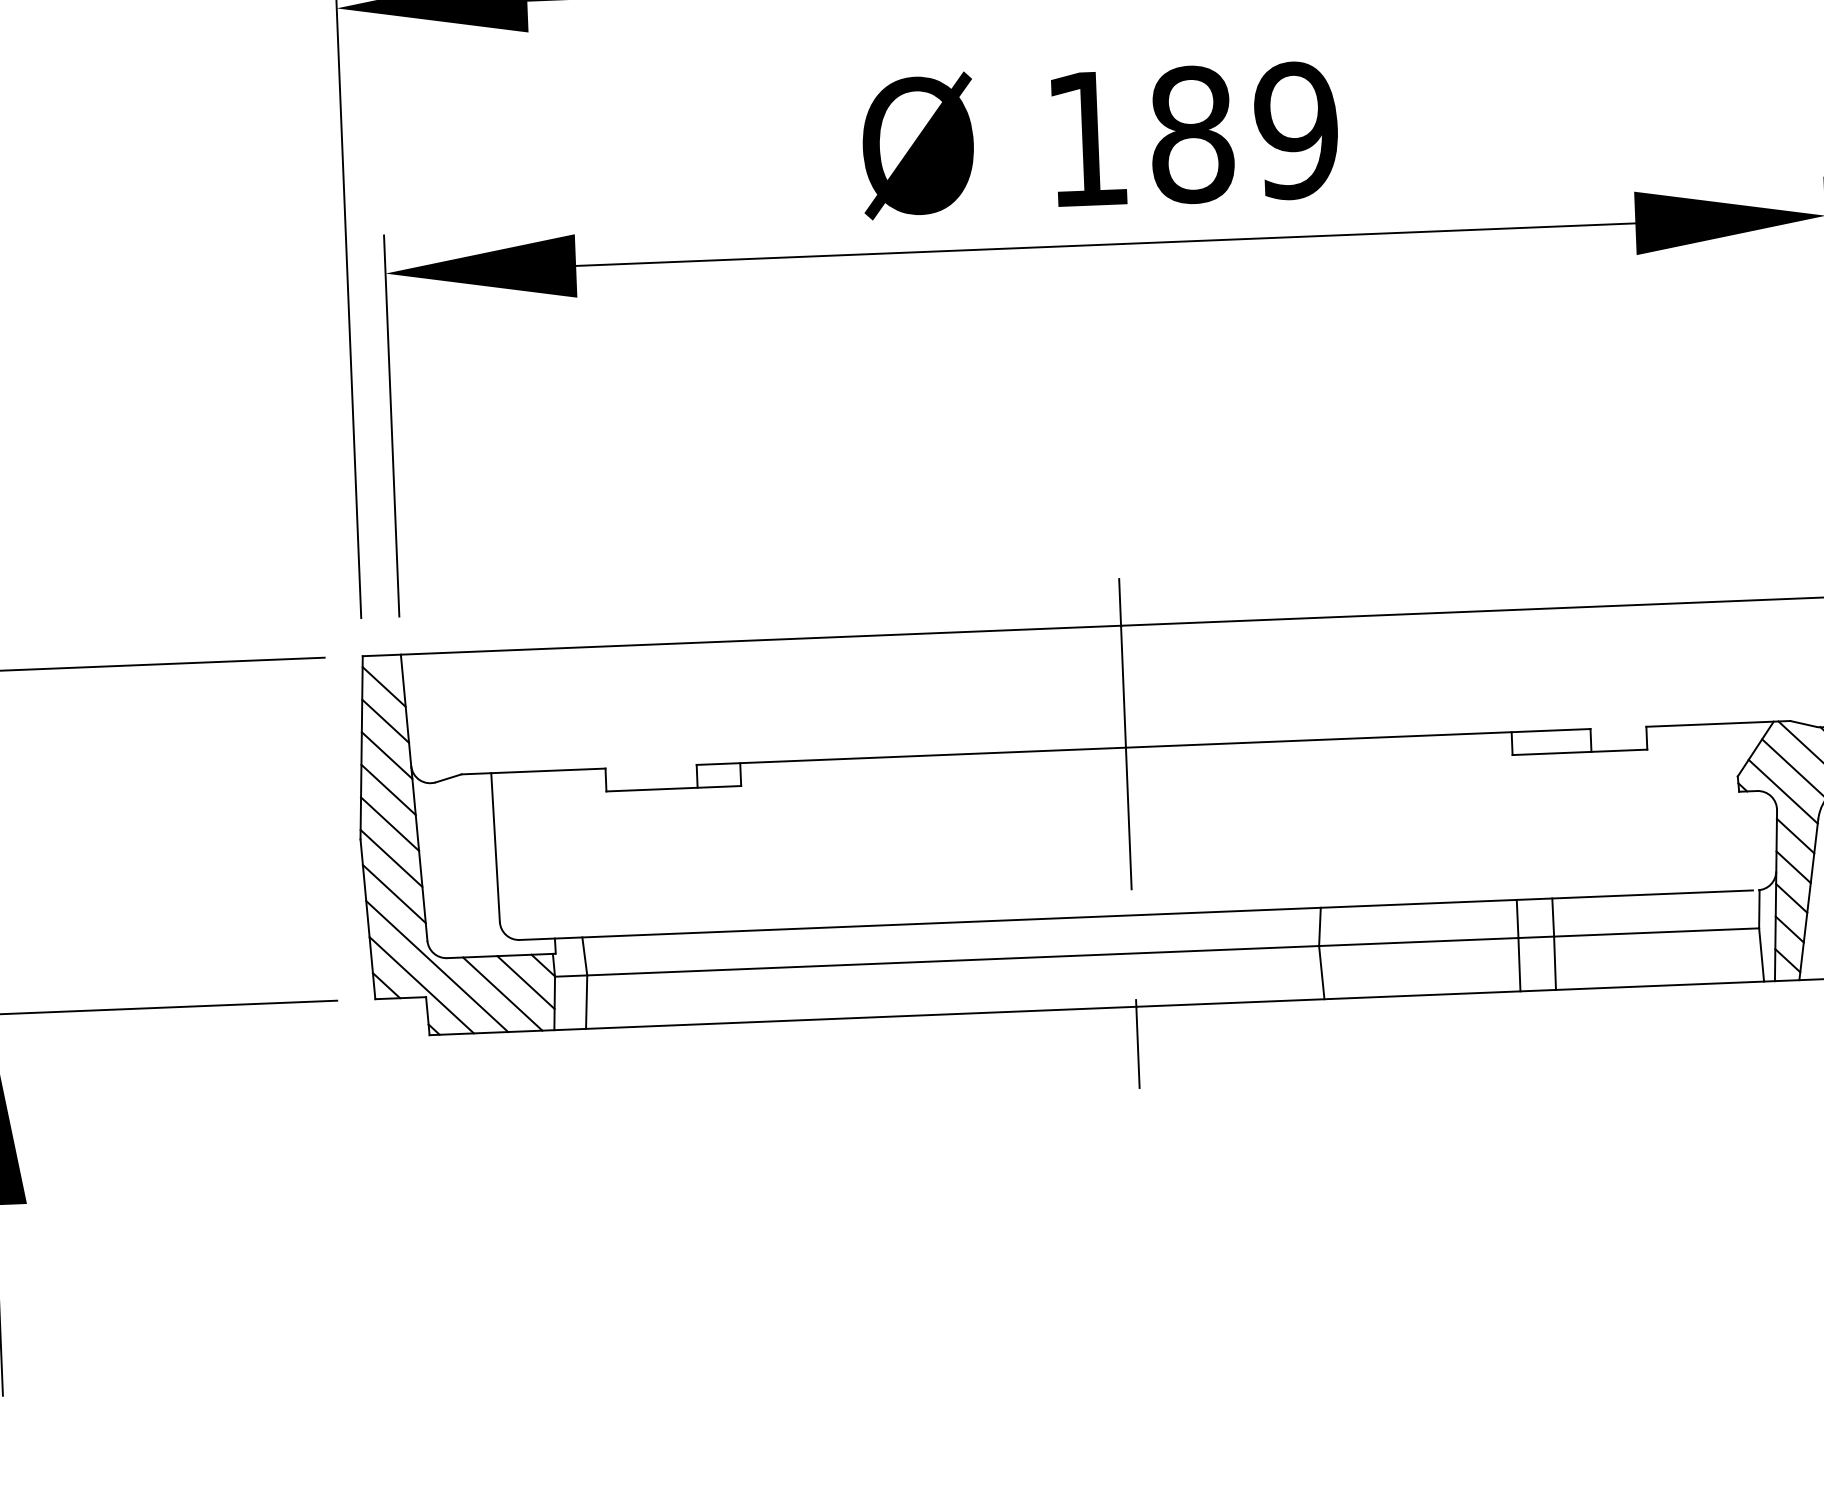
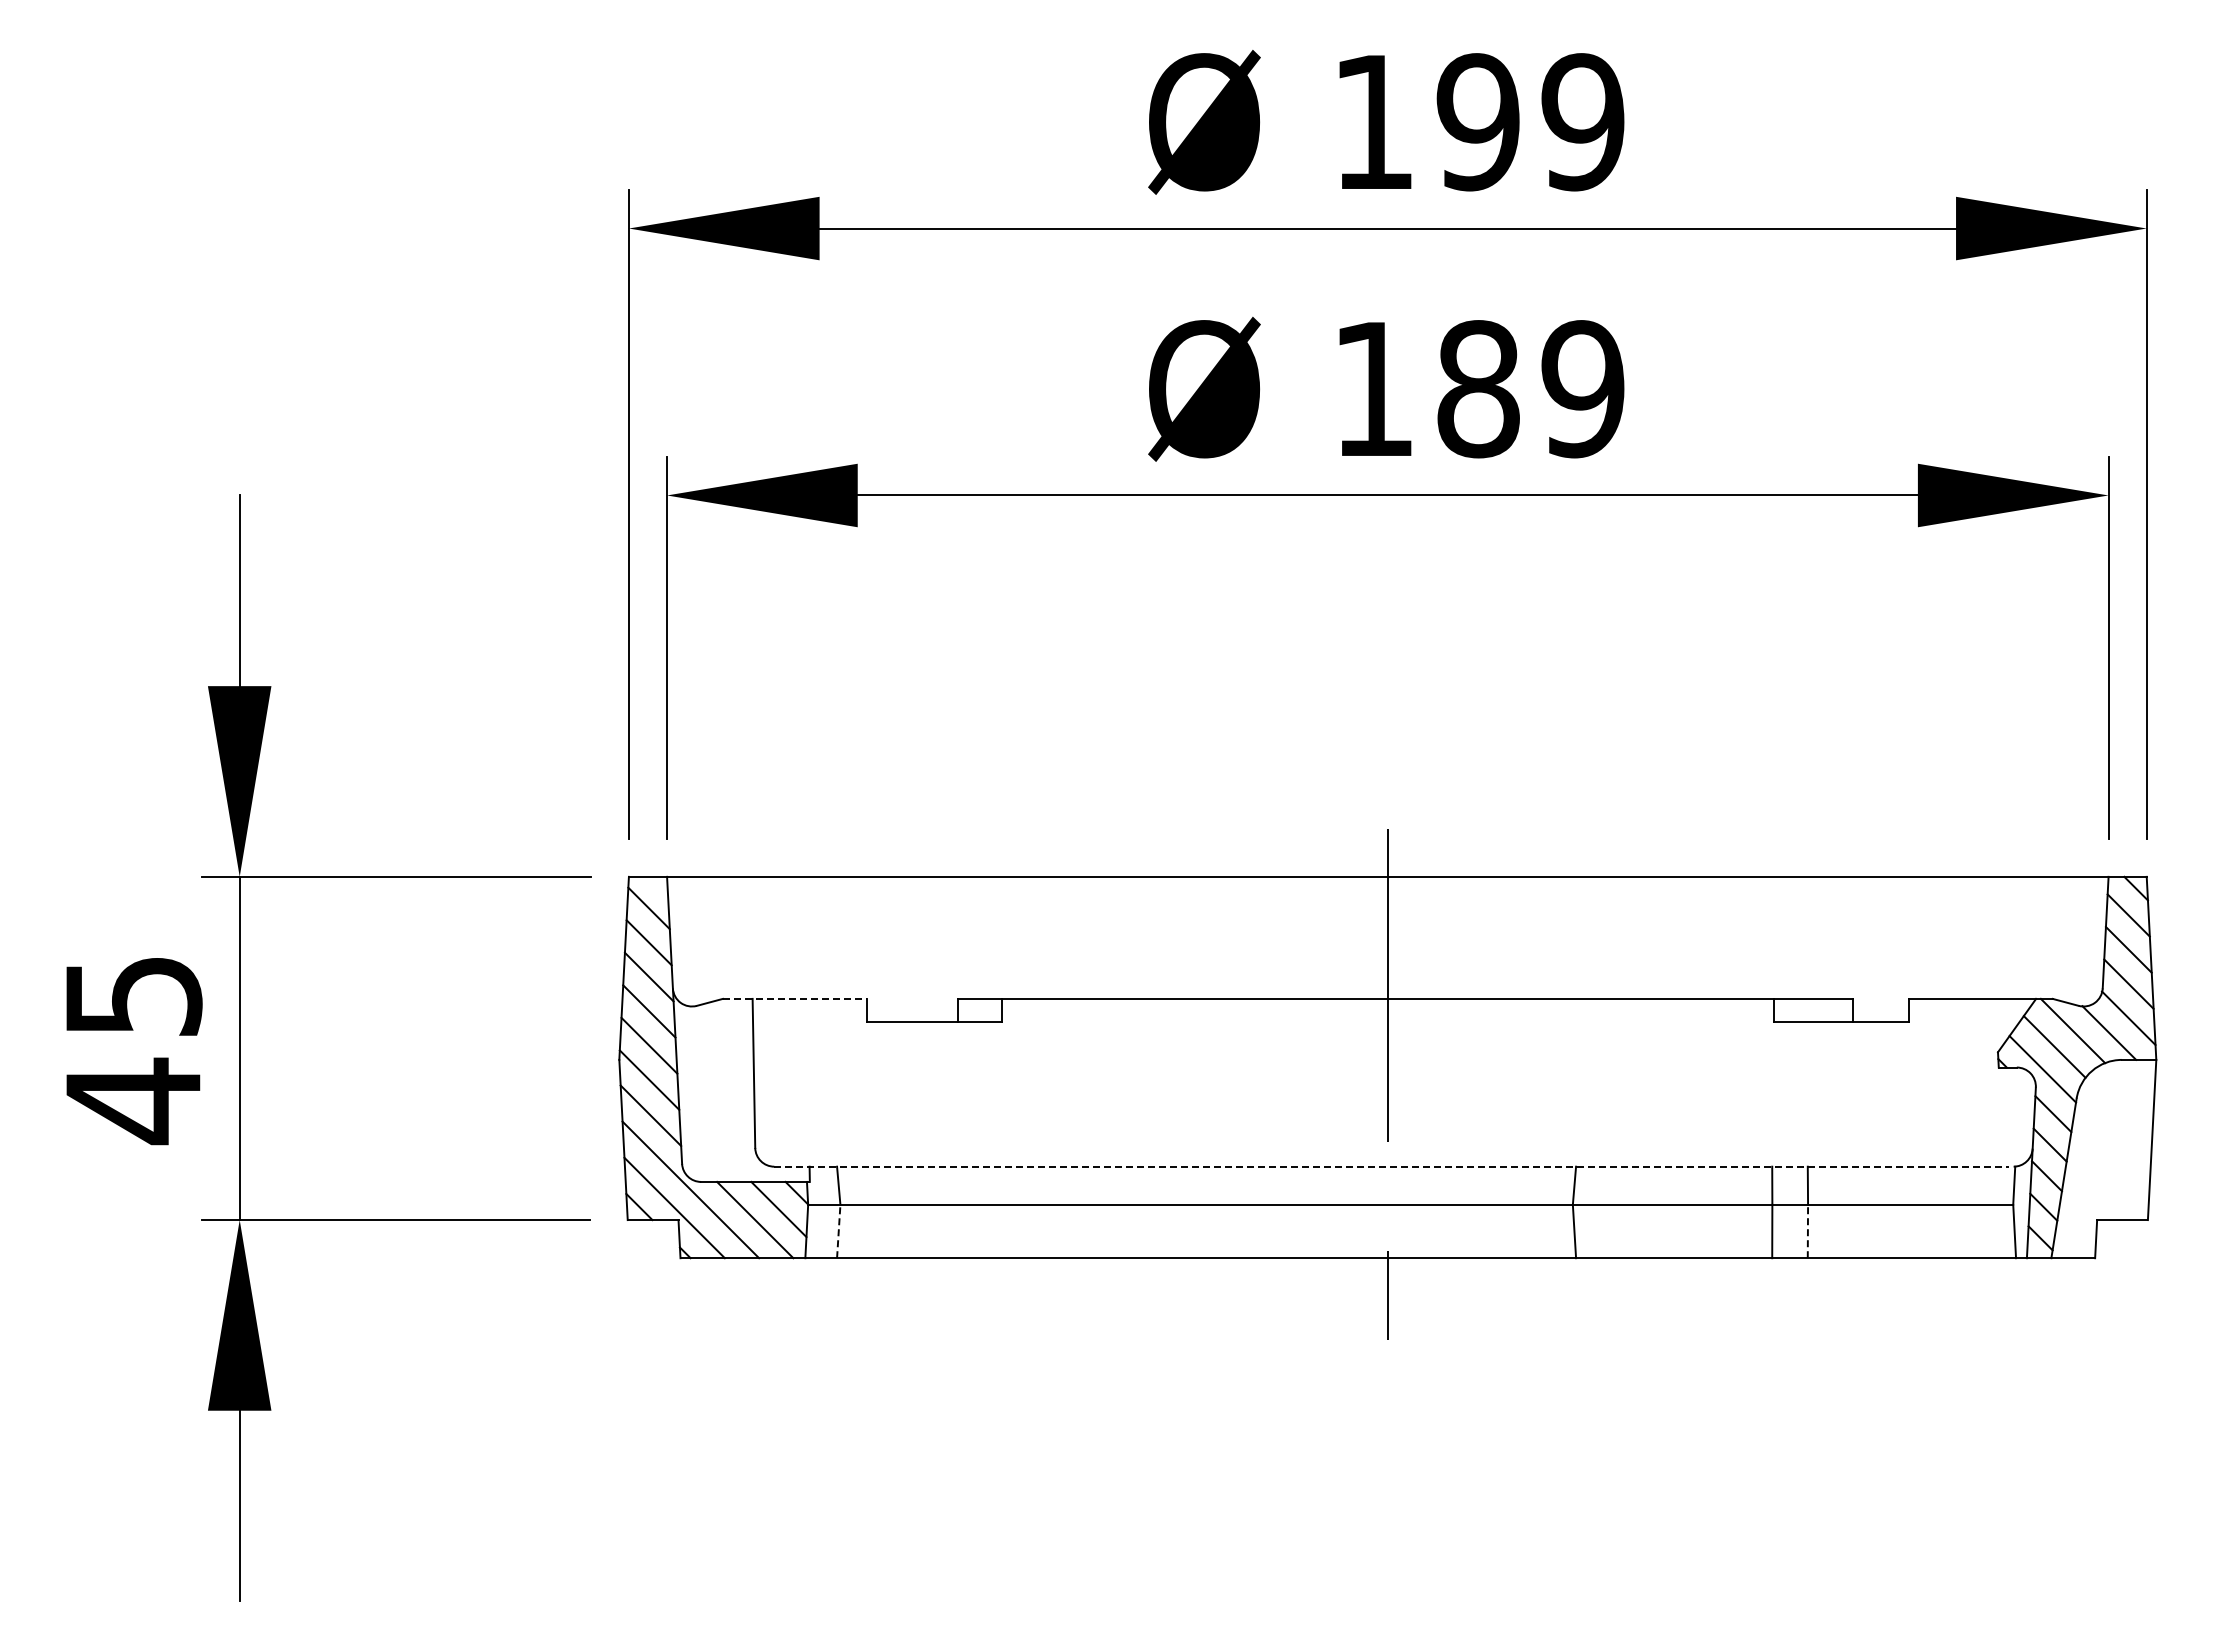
line: (534, 771) -> (795, 998), solid -> dashed
line: (1136, 915) -> (1391, 1166), solid -> dashed
line: (1554, 963) -> (1807, 1231), solid -> dashed
line: (586, 1002) -> (838, 1231), solid -> dashed

